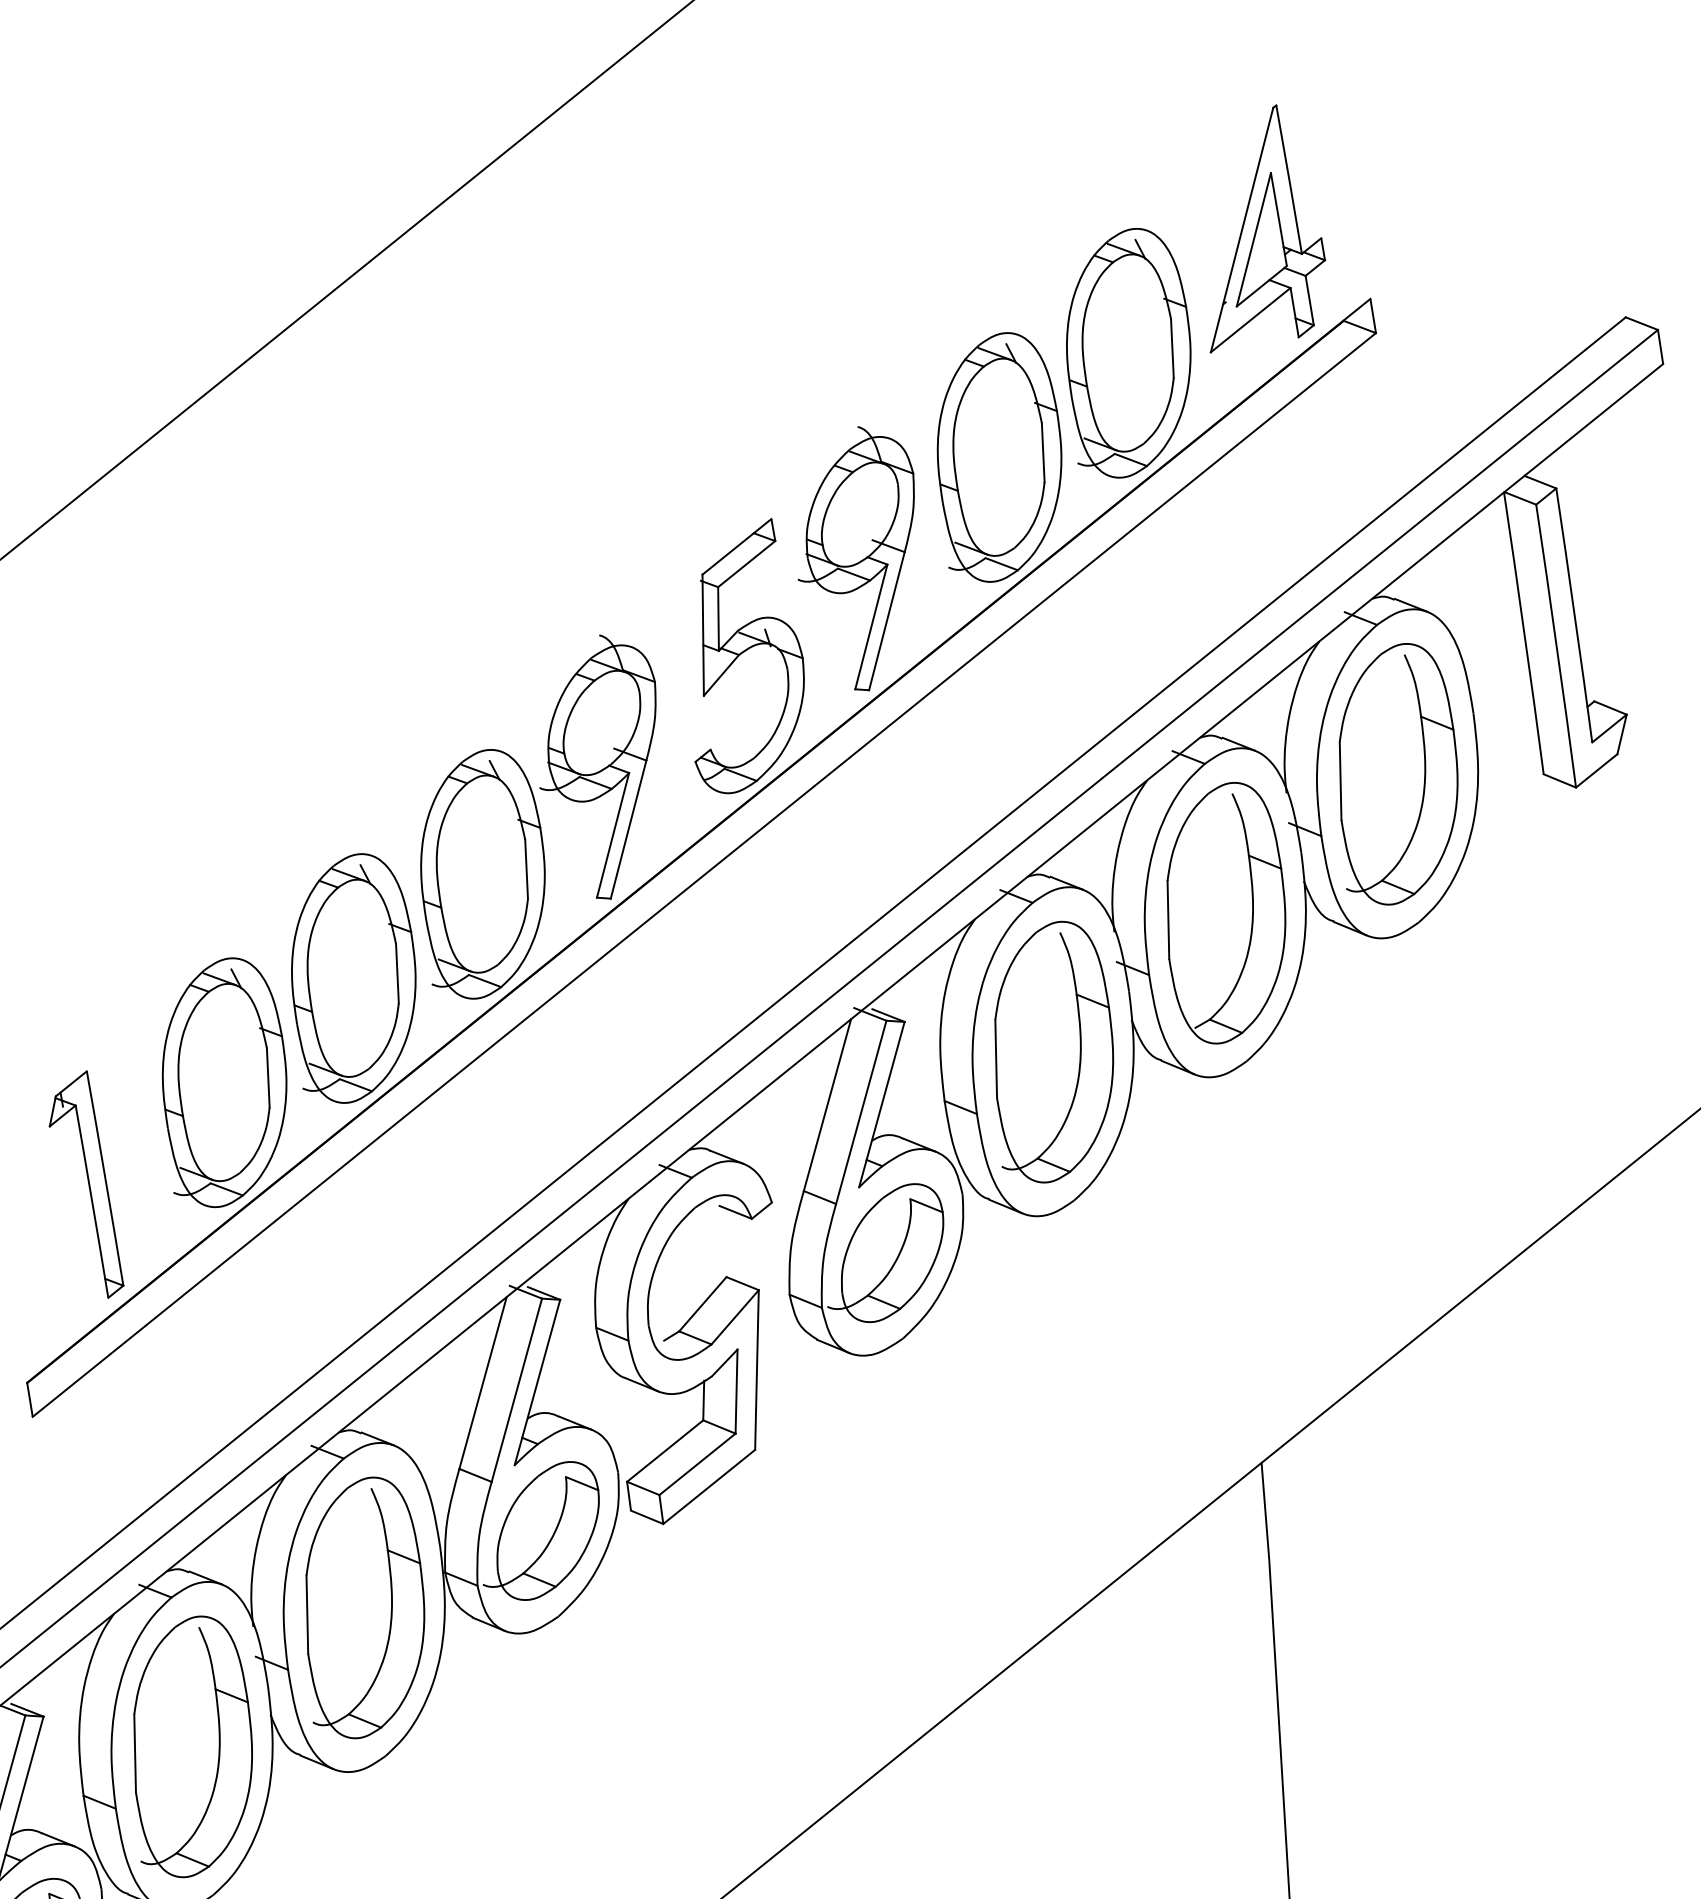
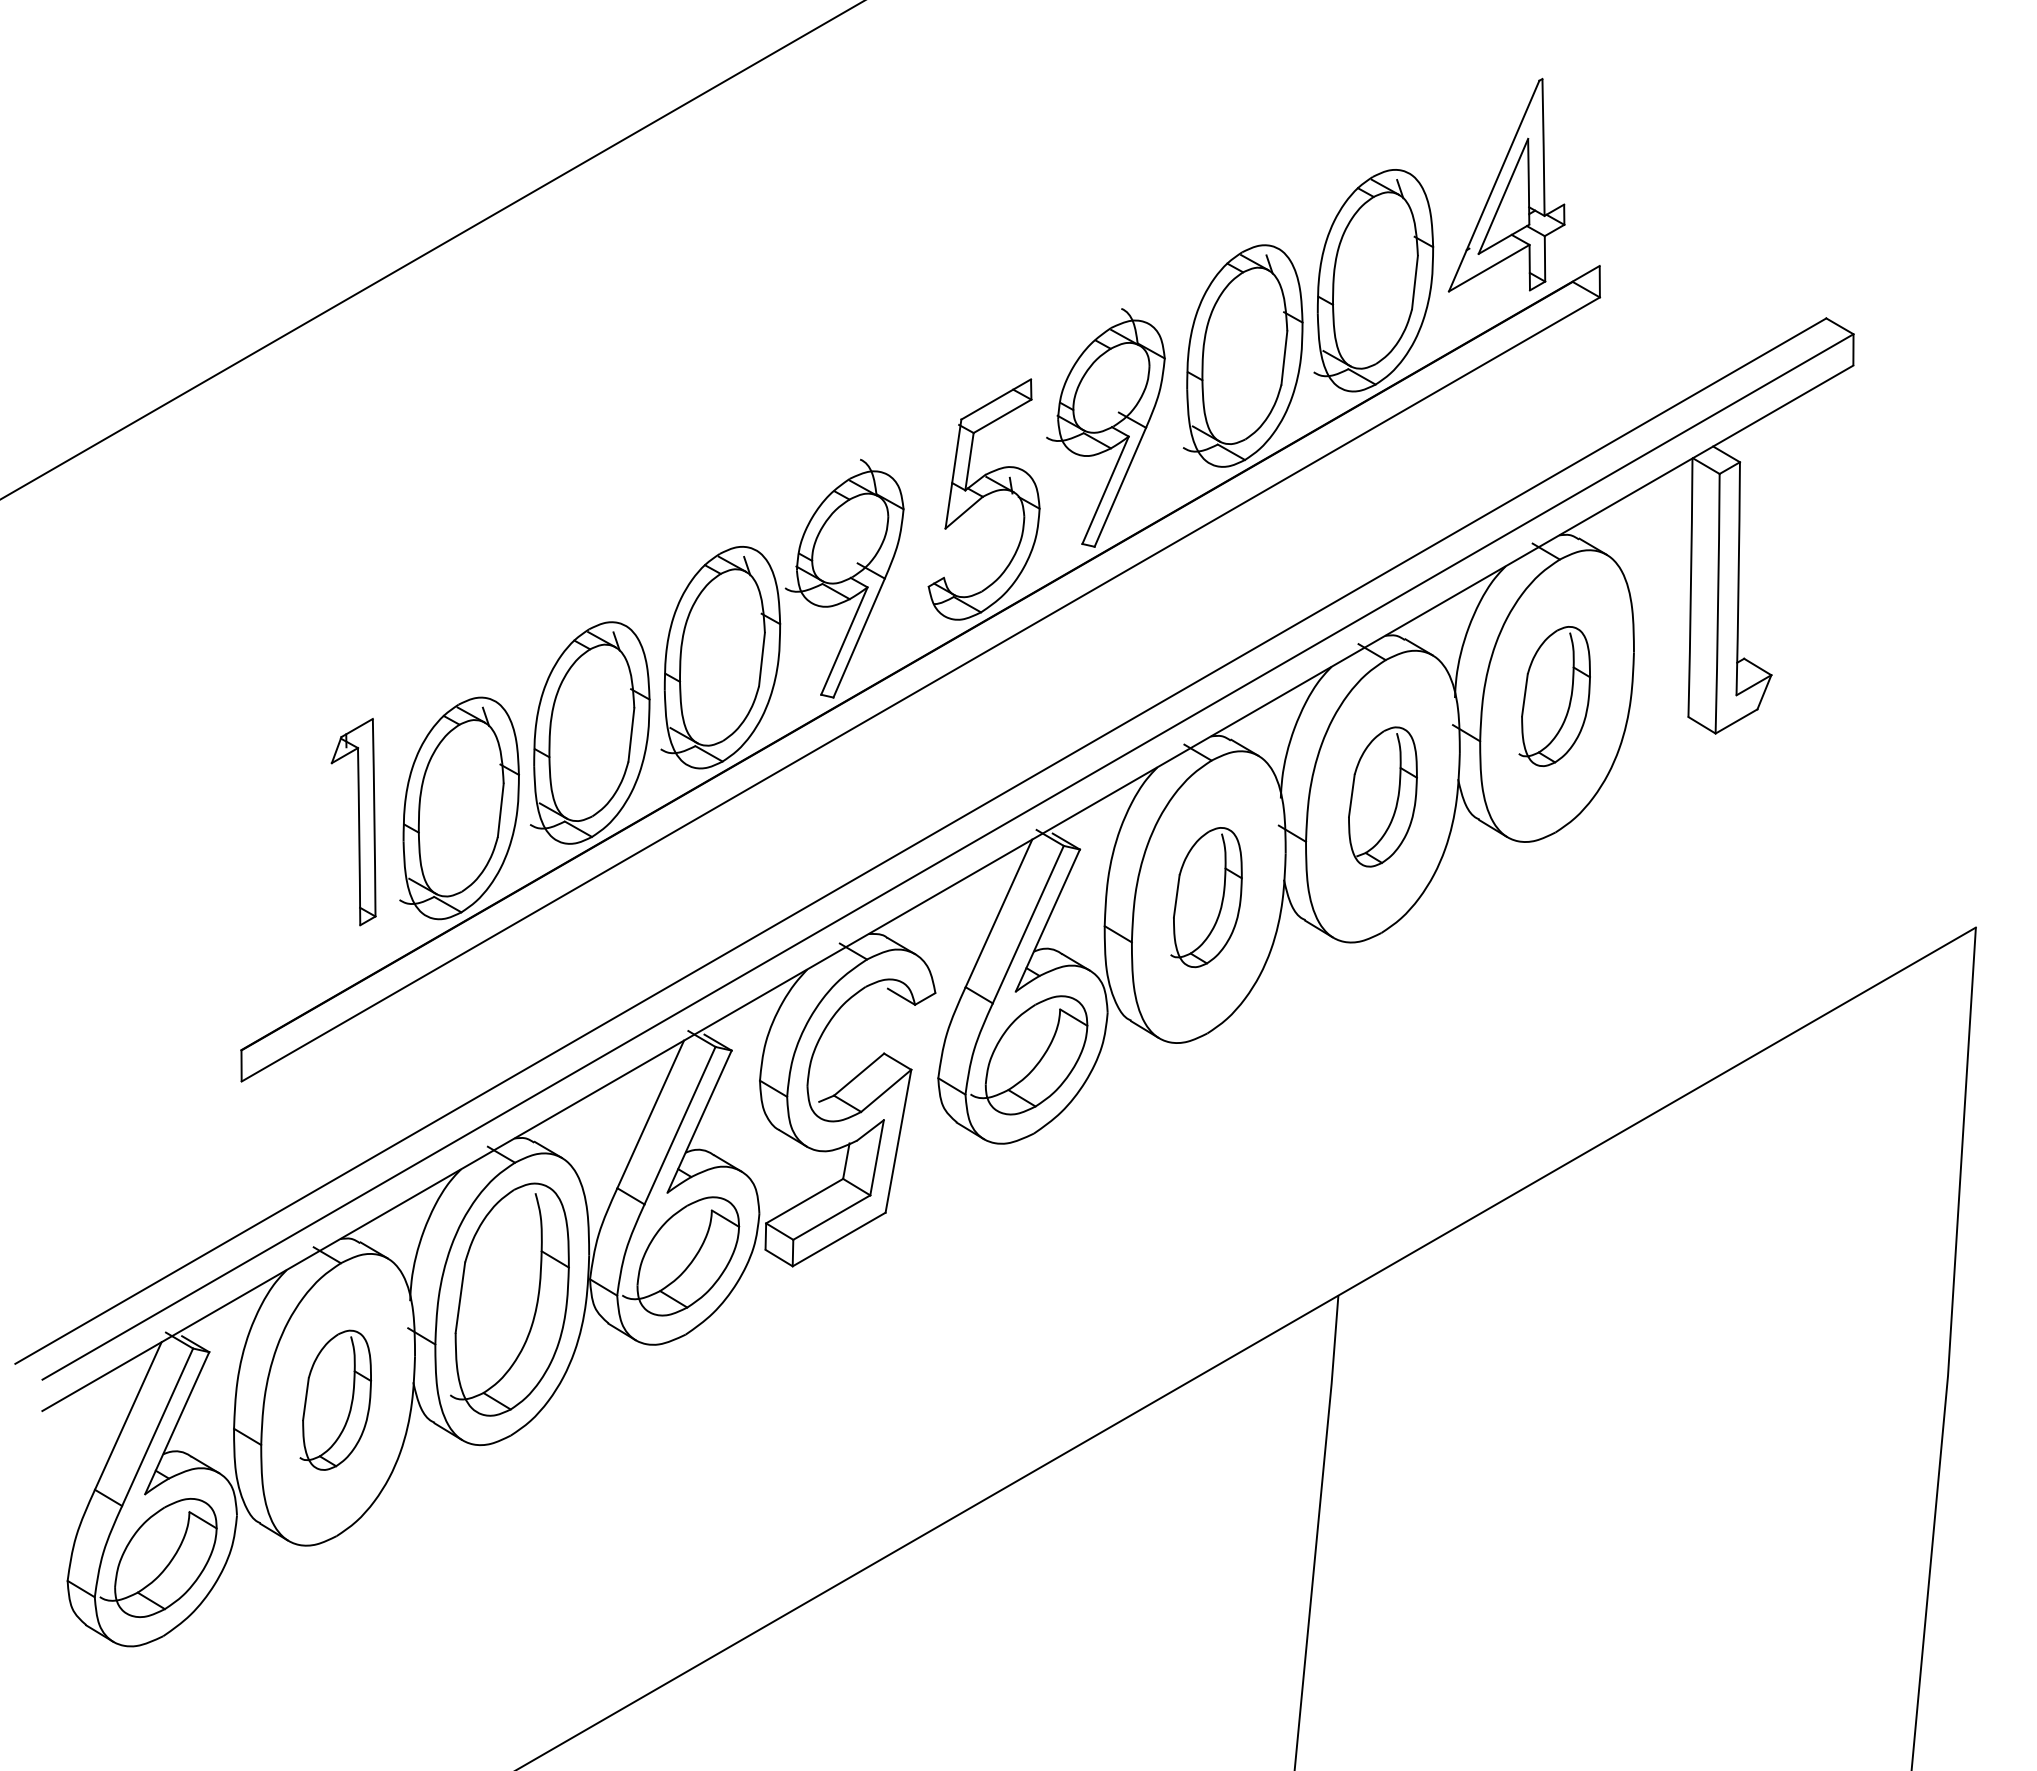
part: (1394, 774) -> (1554, 696), size x0.6
part: (1224, 912) -> (1382, 796), size x0.6
part: (1050, 1052) -> (1206, 897), size x0.6
part: (83, 1187) -> (353, 822), moved
part: (189, 1747) -> (335, 1400), size x0.6

